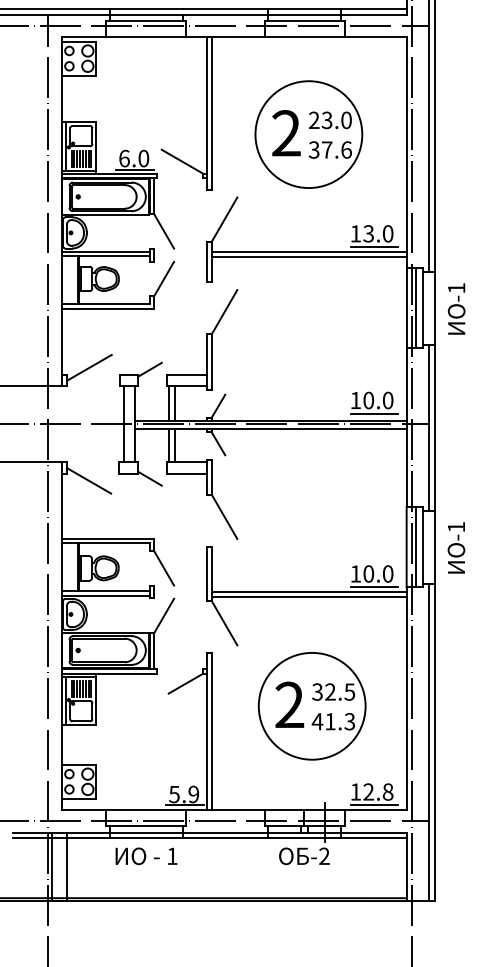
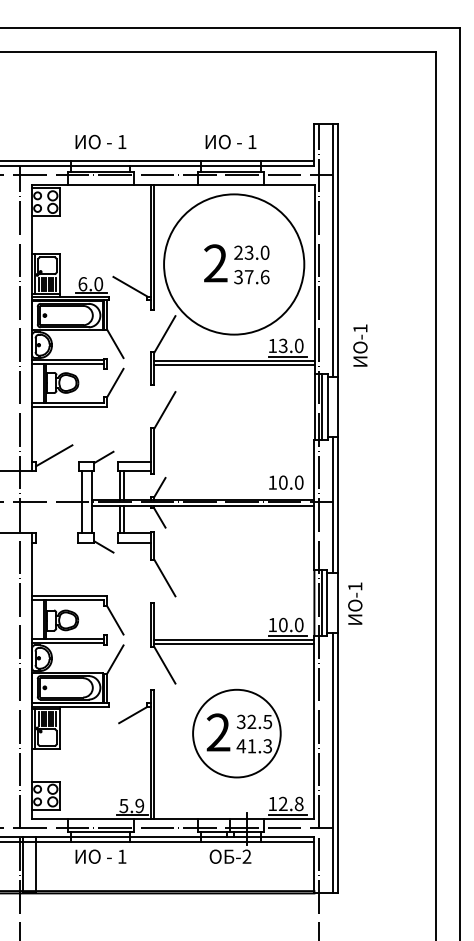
circle: (309, 134) -> (234, 264), size x1.6
text: (456, 308) -> (360, 345), moved
line: (375, 413) -> (288, 493), removed
line: (88, 480) -> (53, 548), removed

